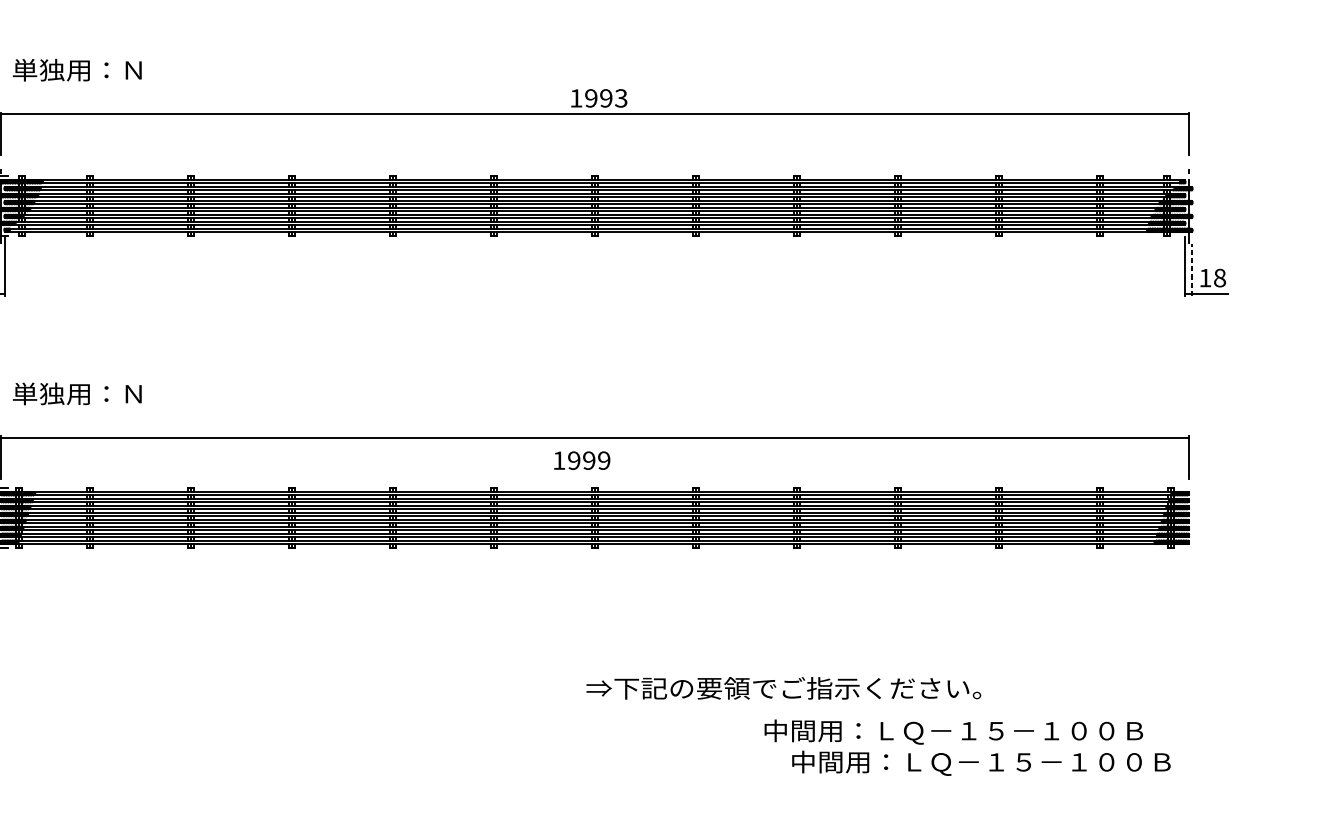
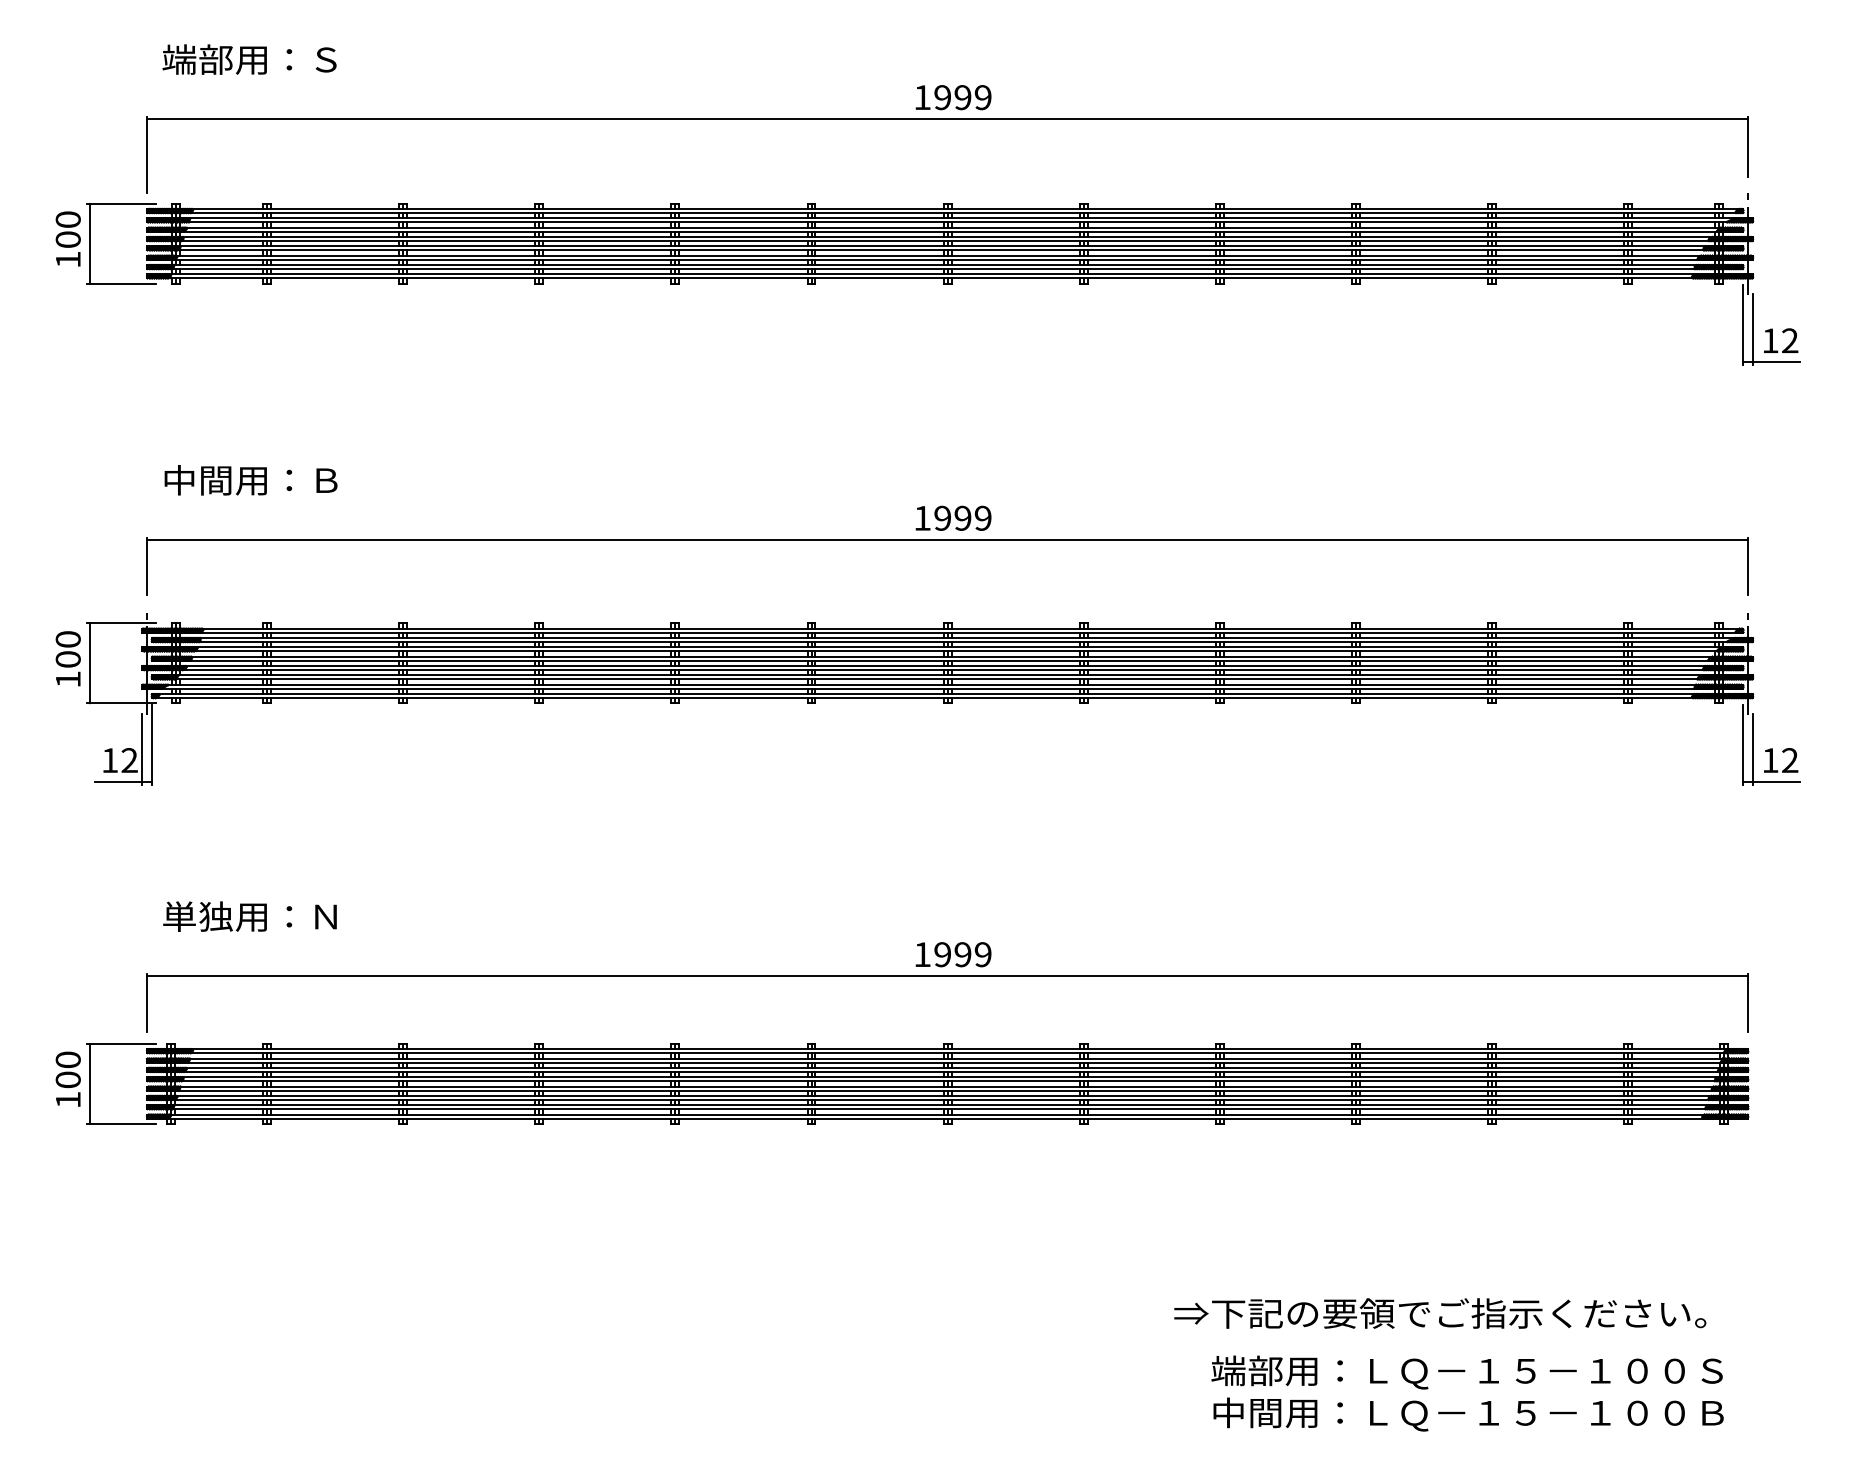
text: (77, 70) -> (250, 480), 単独用：Ｎ -> 中間用：Ｂ
text: (620, 97) -> (982, 517), 1993 -> 1999
line: (1192, 269) -> (1752, 748), dashed -> solid
text: (1220, 278) -> (1790, 760), 18 -> 12
text: (582, 460) -> (953, 954), moved
text: (783, 688) -> (1440, 1313), moved
text: (967, 732) -> (1449, 1372), 中間用：ＬＱ－１５－１００Ｂ -> 端部用：ＬＱ－１５－１００Ｓ

